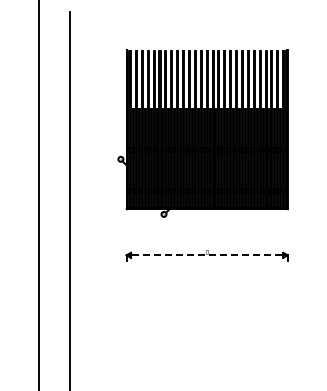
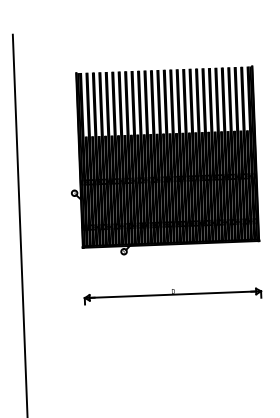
line: (207, 255) -> (173, 294), dashed -> solid

